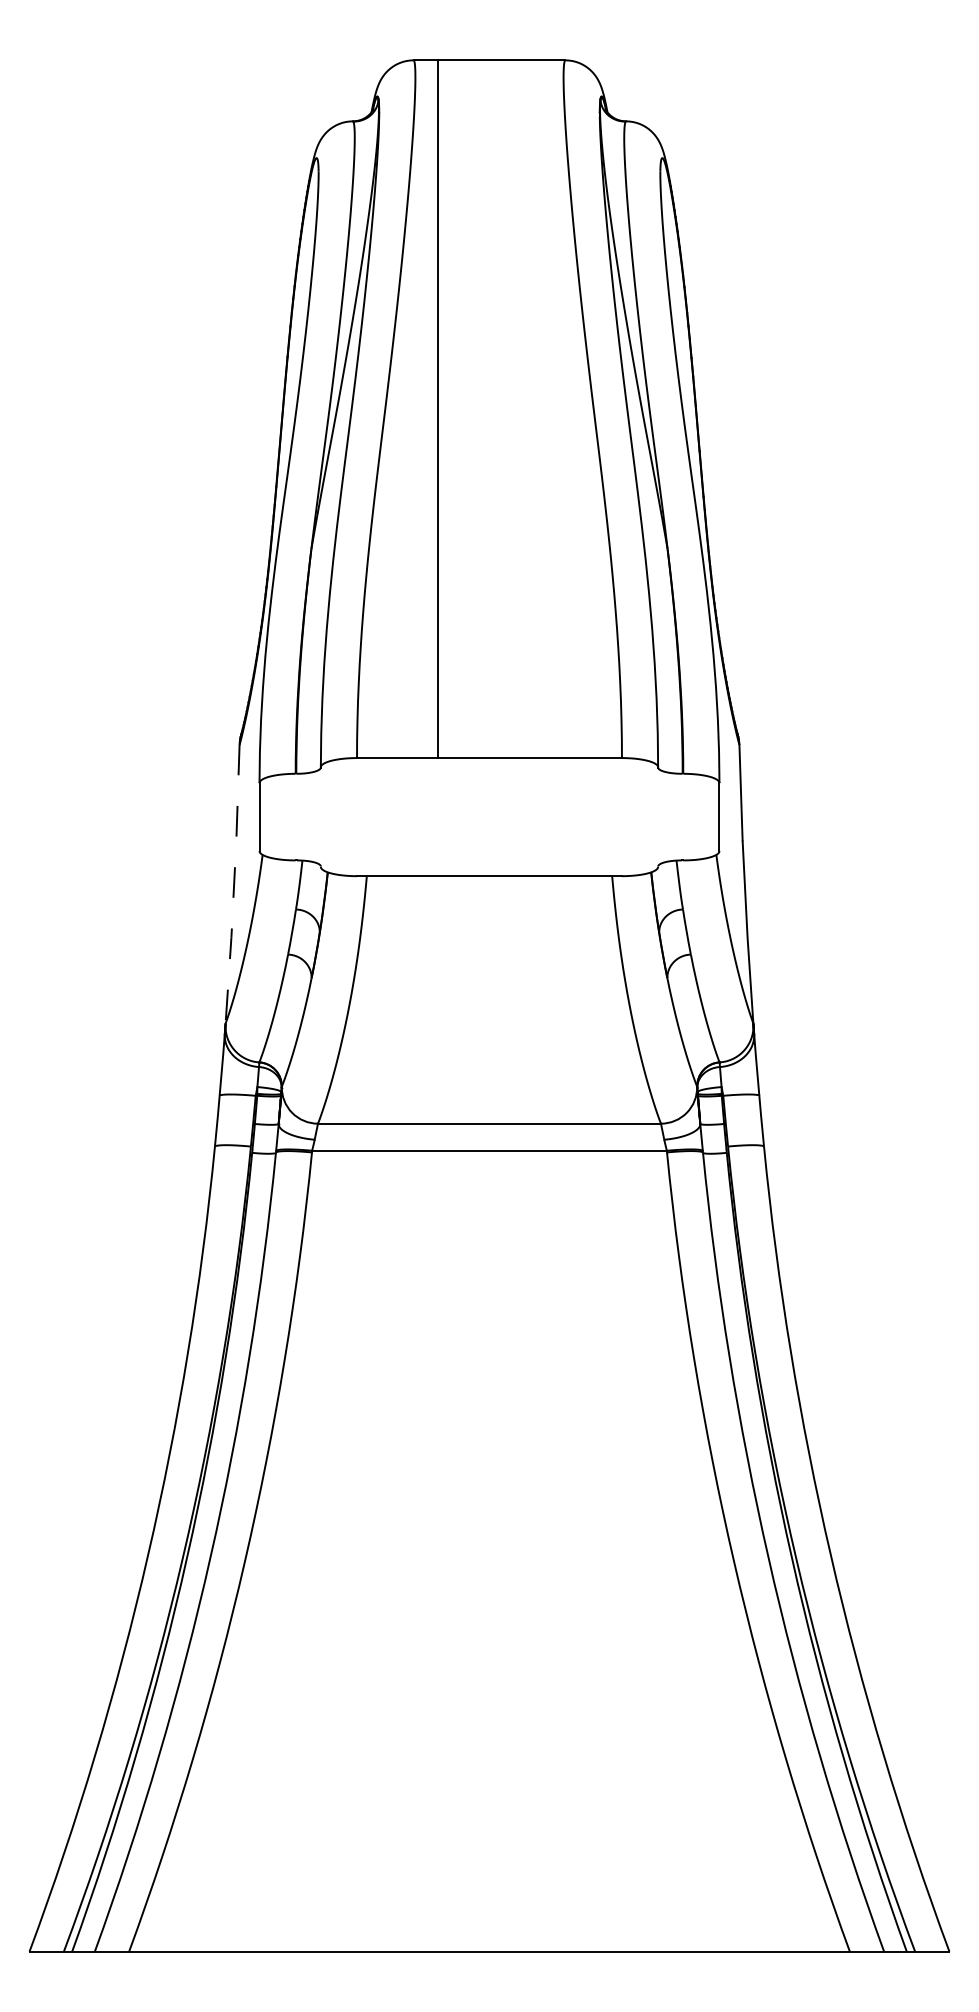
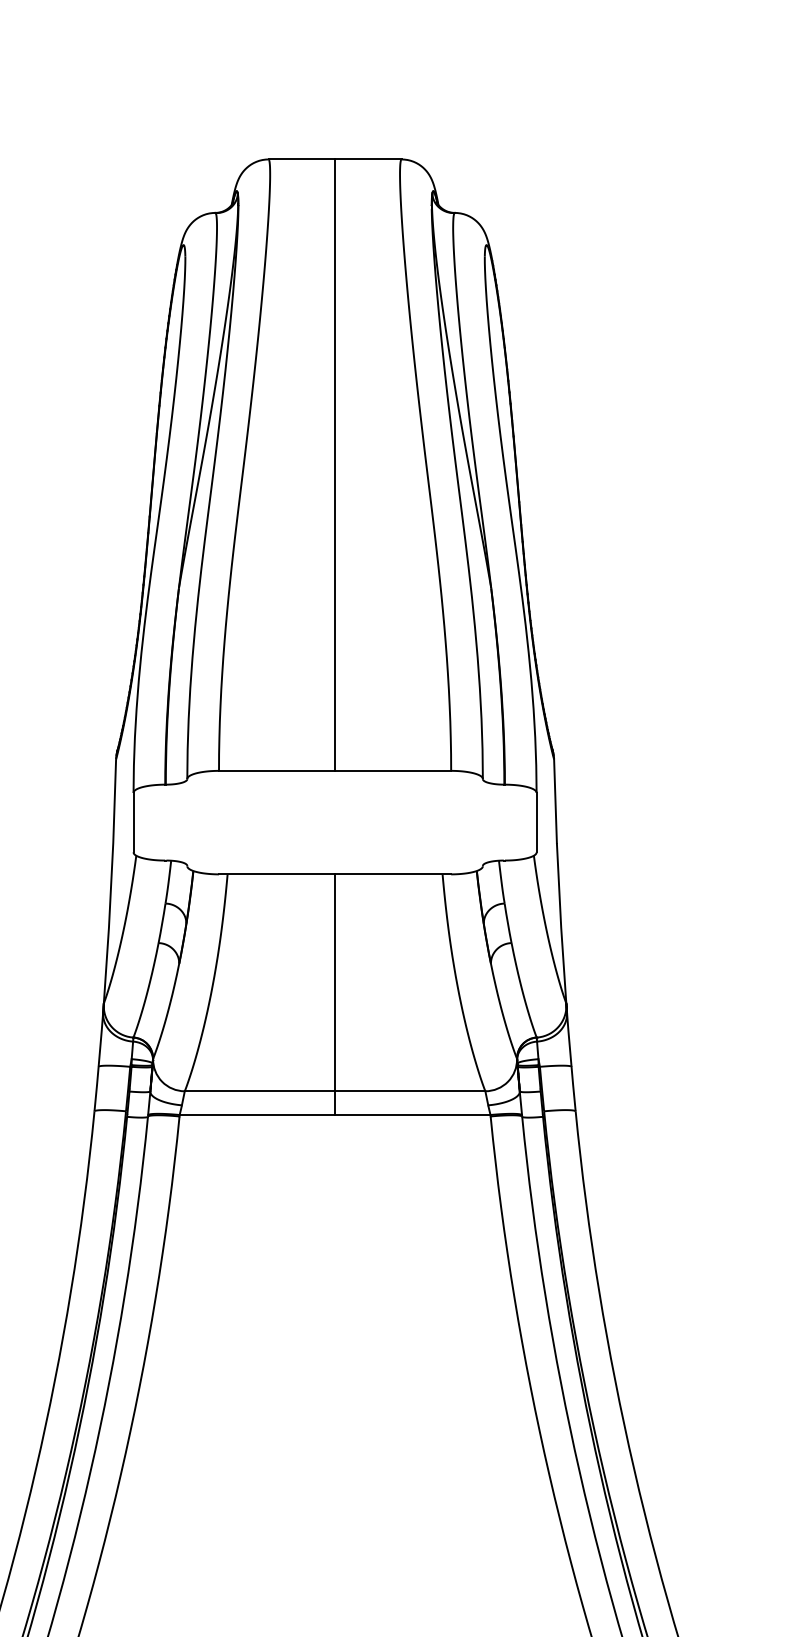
line: (437, 409) -> (335, 465), moved
line: (234, 884) -> (111, 881), dashed -> solid
line: (489, 1013) -> (335, 994), added

